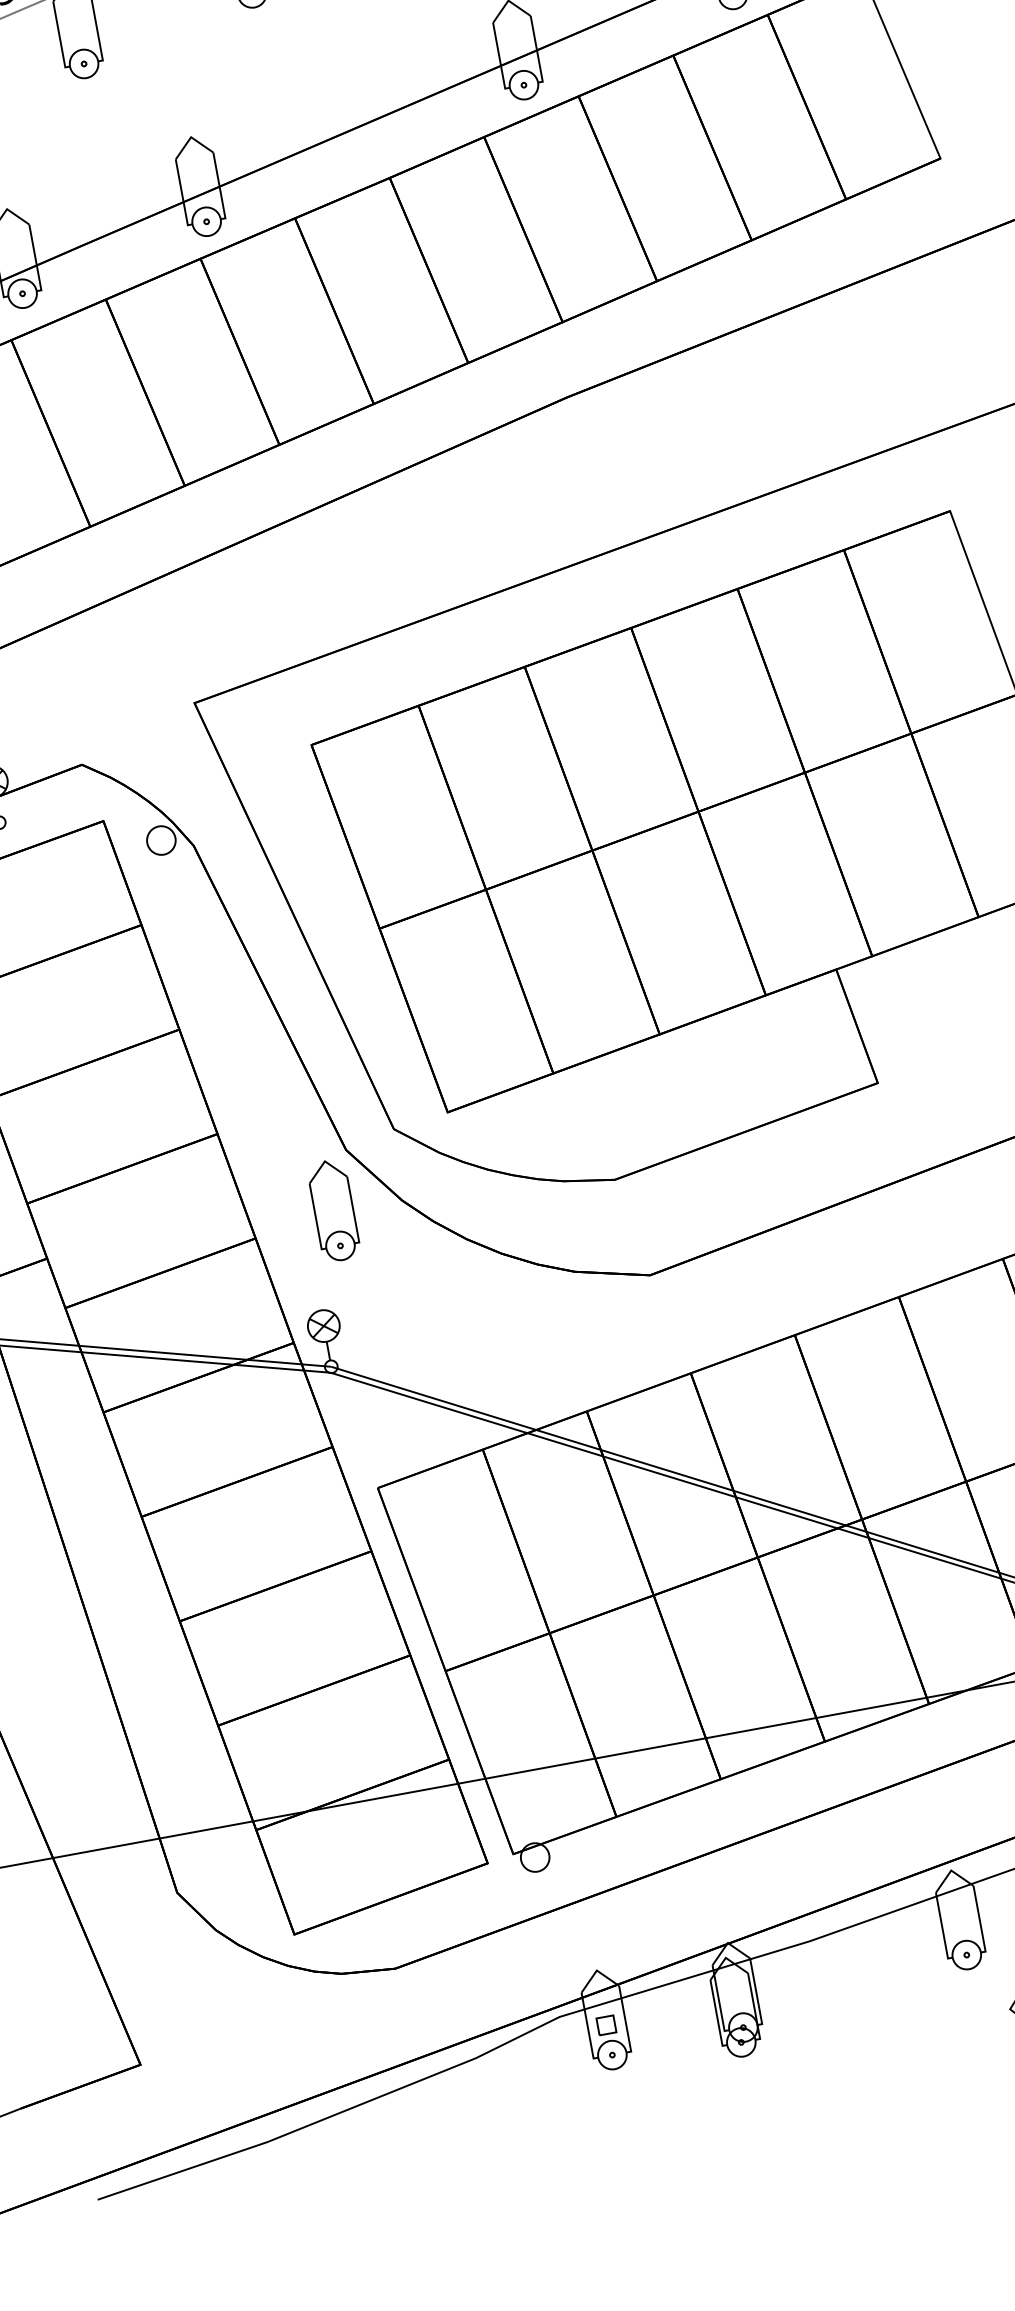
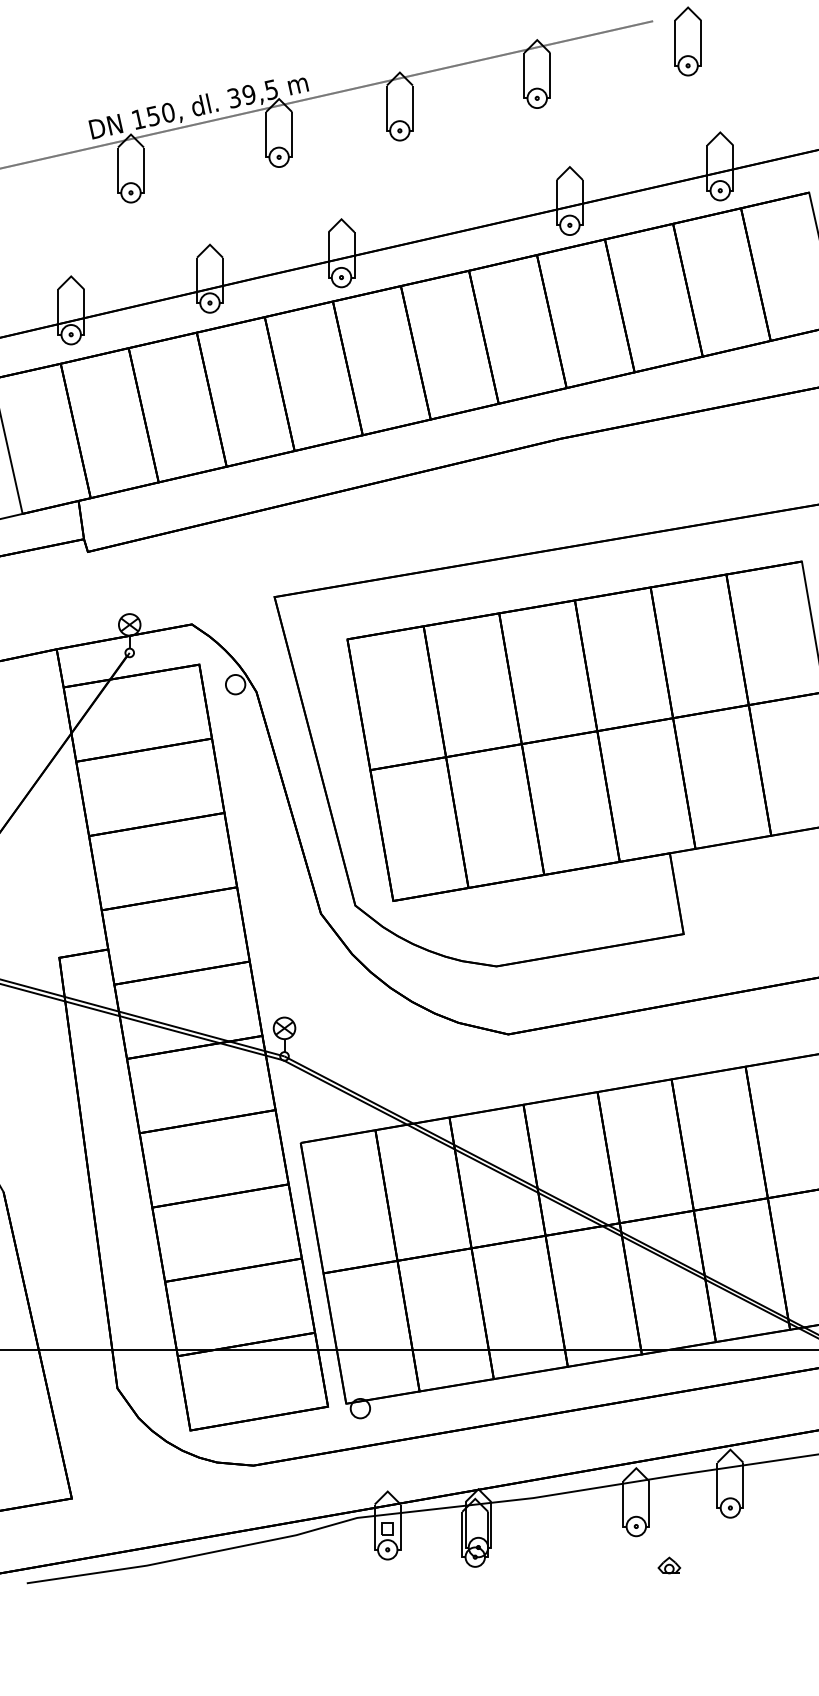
part: (334, 1210) -> (305, 952), removed

